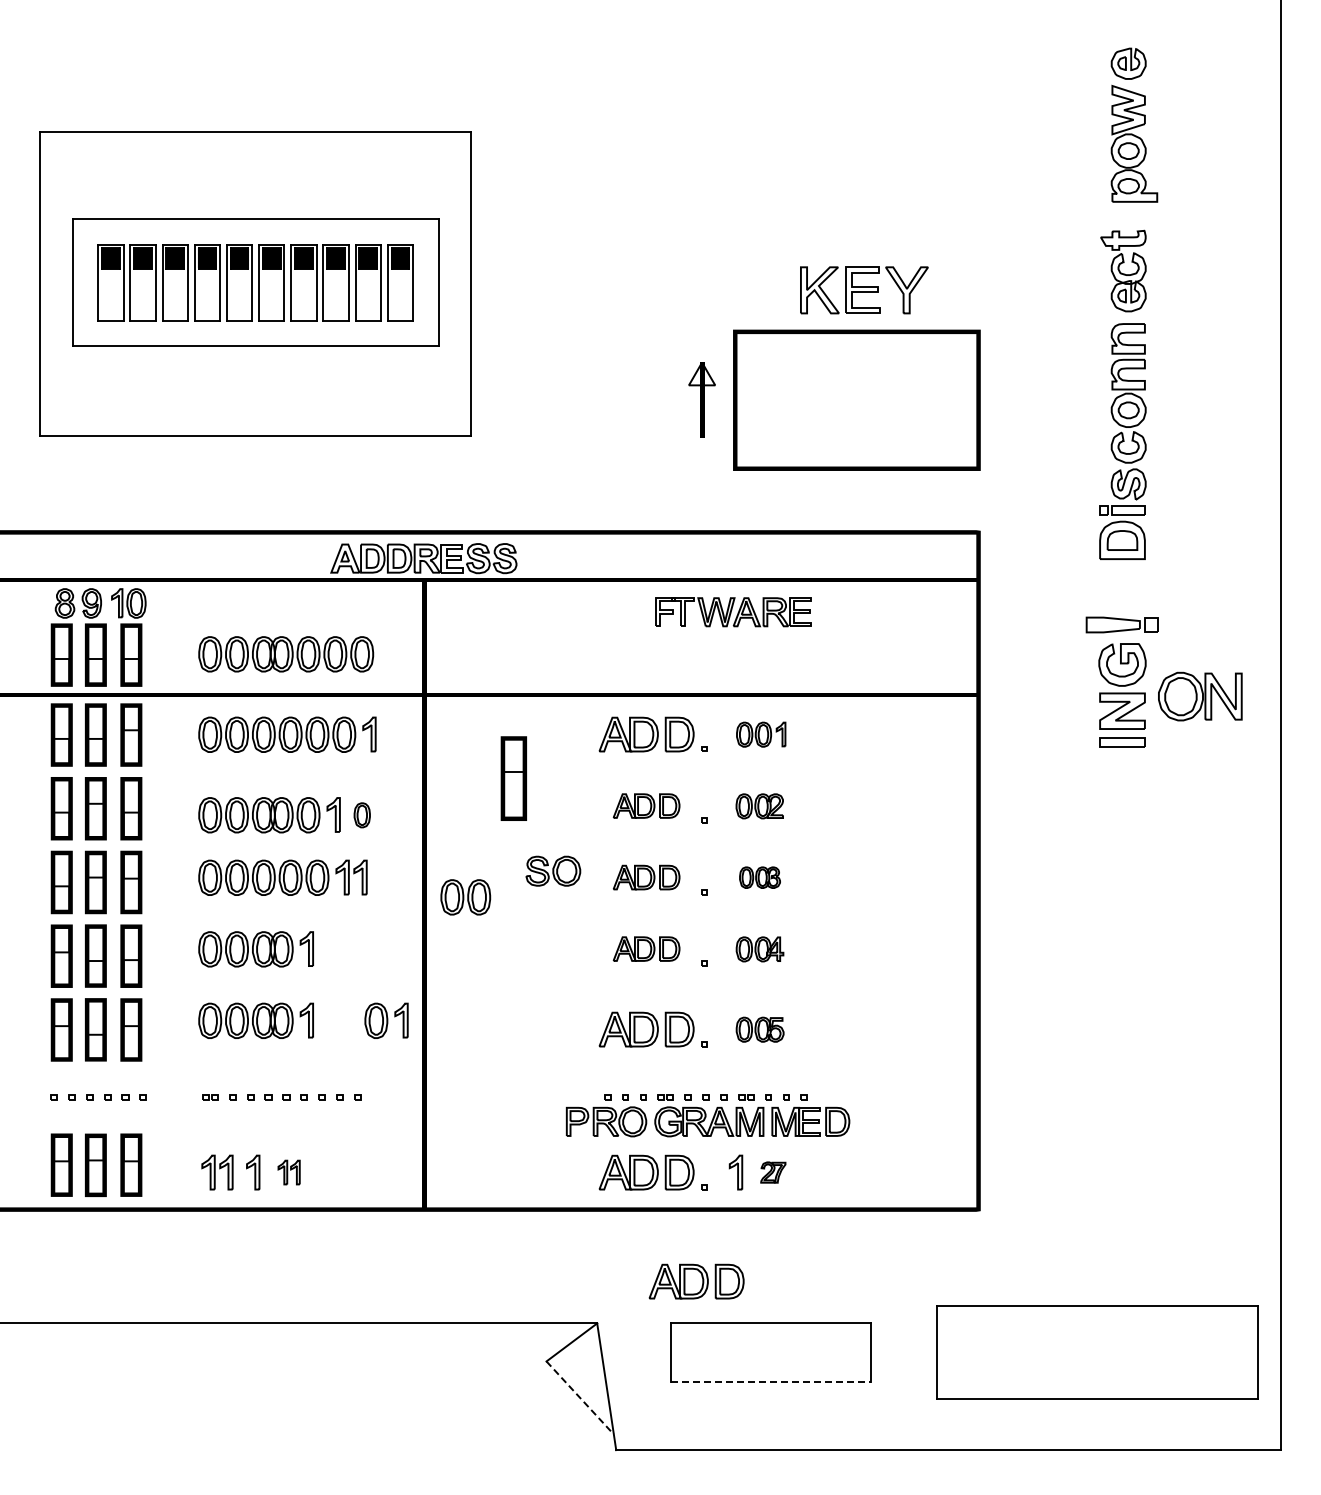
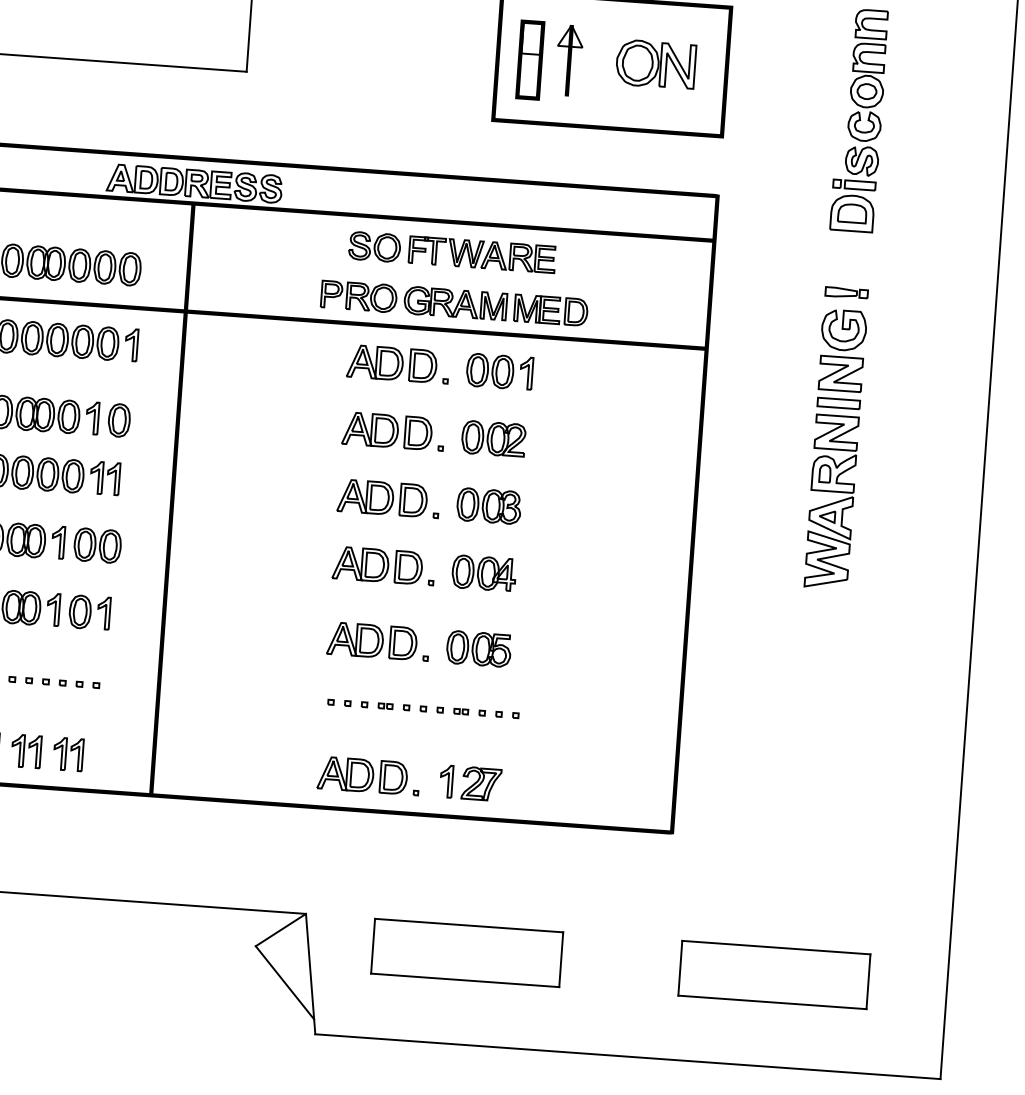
part: (701, 399) -> (568, 59), moved
part: (1122, 624) -> (846, 292), size x0.62
part: (1200, 696) -> (656, 64), moved
part: (760, 734) -> (499, 371), size x1.43
part: (513, 778) -> (529, 60), moved
part: (646, 805) -> (387, 430), size x1.43
part: (759, 806) -> (493, 439), size x1.43
part: (362, 815) -> (119, 420), size x1.43
part: (1122, 847) -> (831, 502), added
part: (553, 870) -> (374, 246), moved
part: (646, 877) -> (382, 498), size x1.43
part: (759, 877) -> (488, 505), size x1.67
part: (465, 897) -> (97, 545), moved
part: (646, 948) -> (377, 564), size x1.43
part: (759, 949) -> (483, 573), size x1.43
part: (386, 1020) -> (89, 612), moved
part: (759, 1029) -> (478, 648), size x1.43
part: (707, 1121) -> (453, 303), moved
part: (289, 1172) -> (26, 751), size x1.43
part: (333, 1172) -> (68, 754), added
part: (773, 1172) -> (481, 783), size x1.67
part: (696, 1281) -> (402, 881), removed
part: (1097, 1352) -> (774, 974), size x0.62
line: (771, 1381) -> (465, 980), dashed -> solid
line: (580, 1397) -> (285, 982), dashed -> solid

